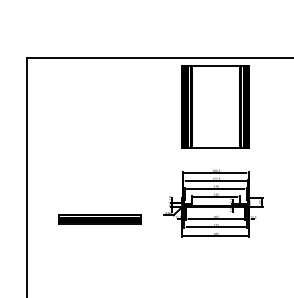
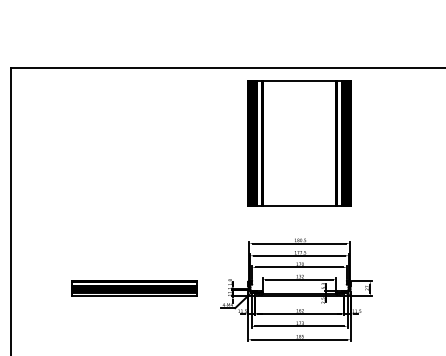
part: (99, 219) -> (132, 288), moved

